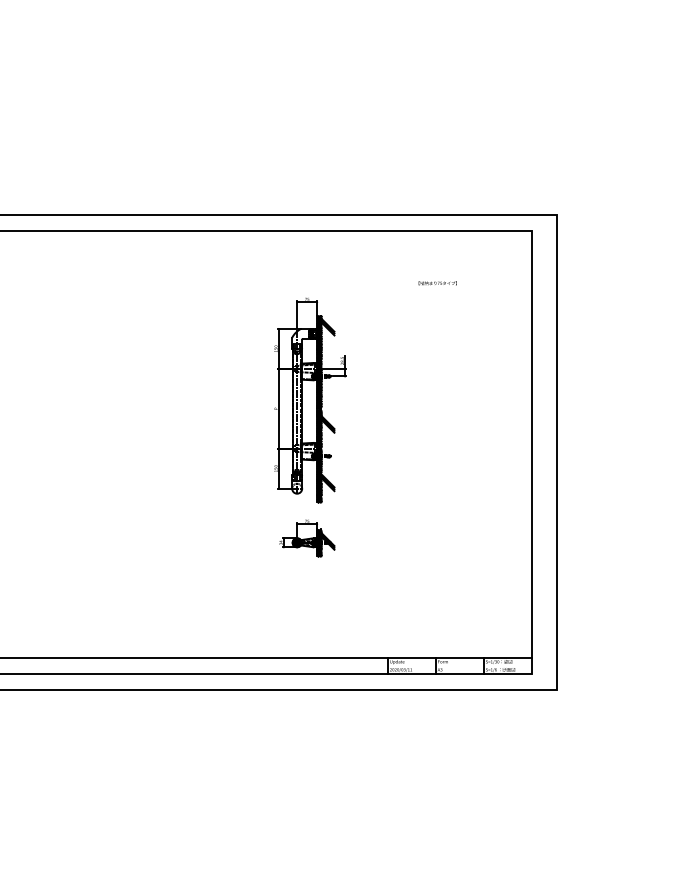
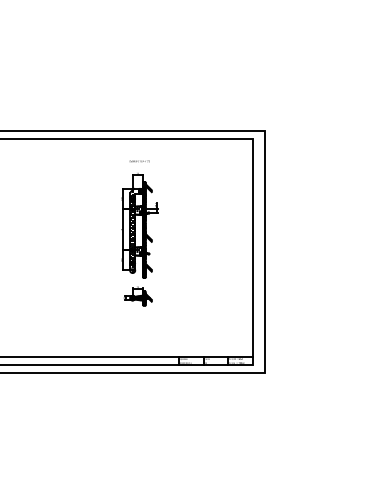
text: (437, 283) -> (139, 161), moved

